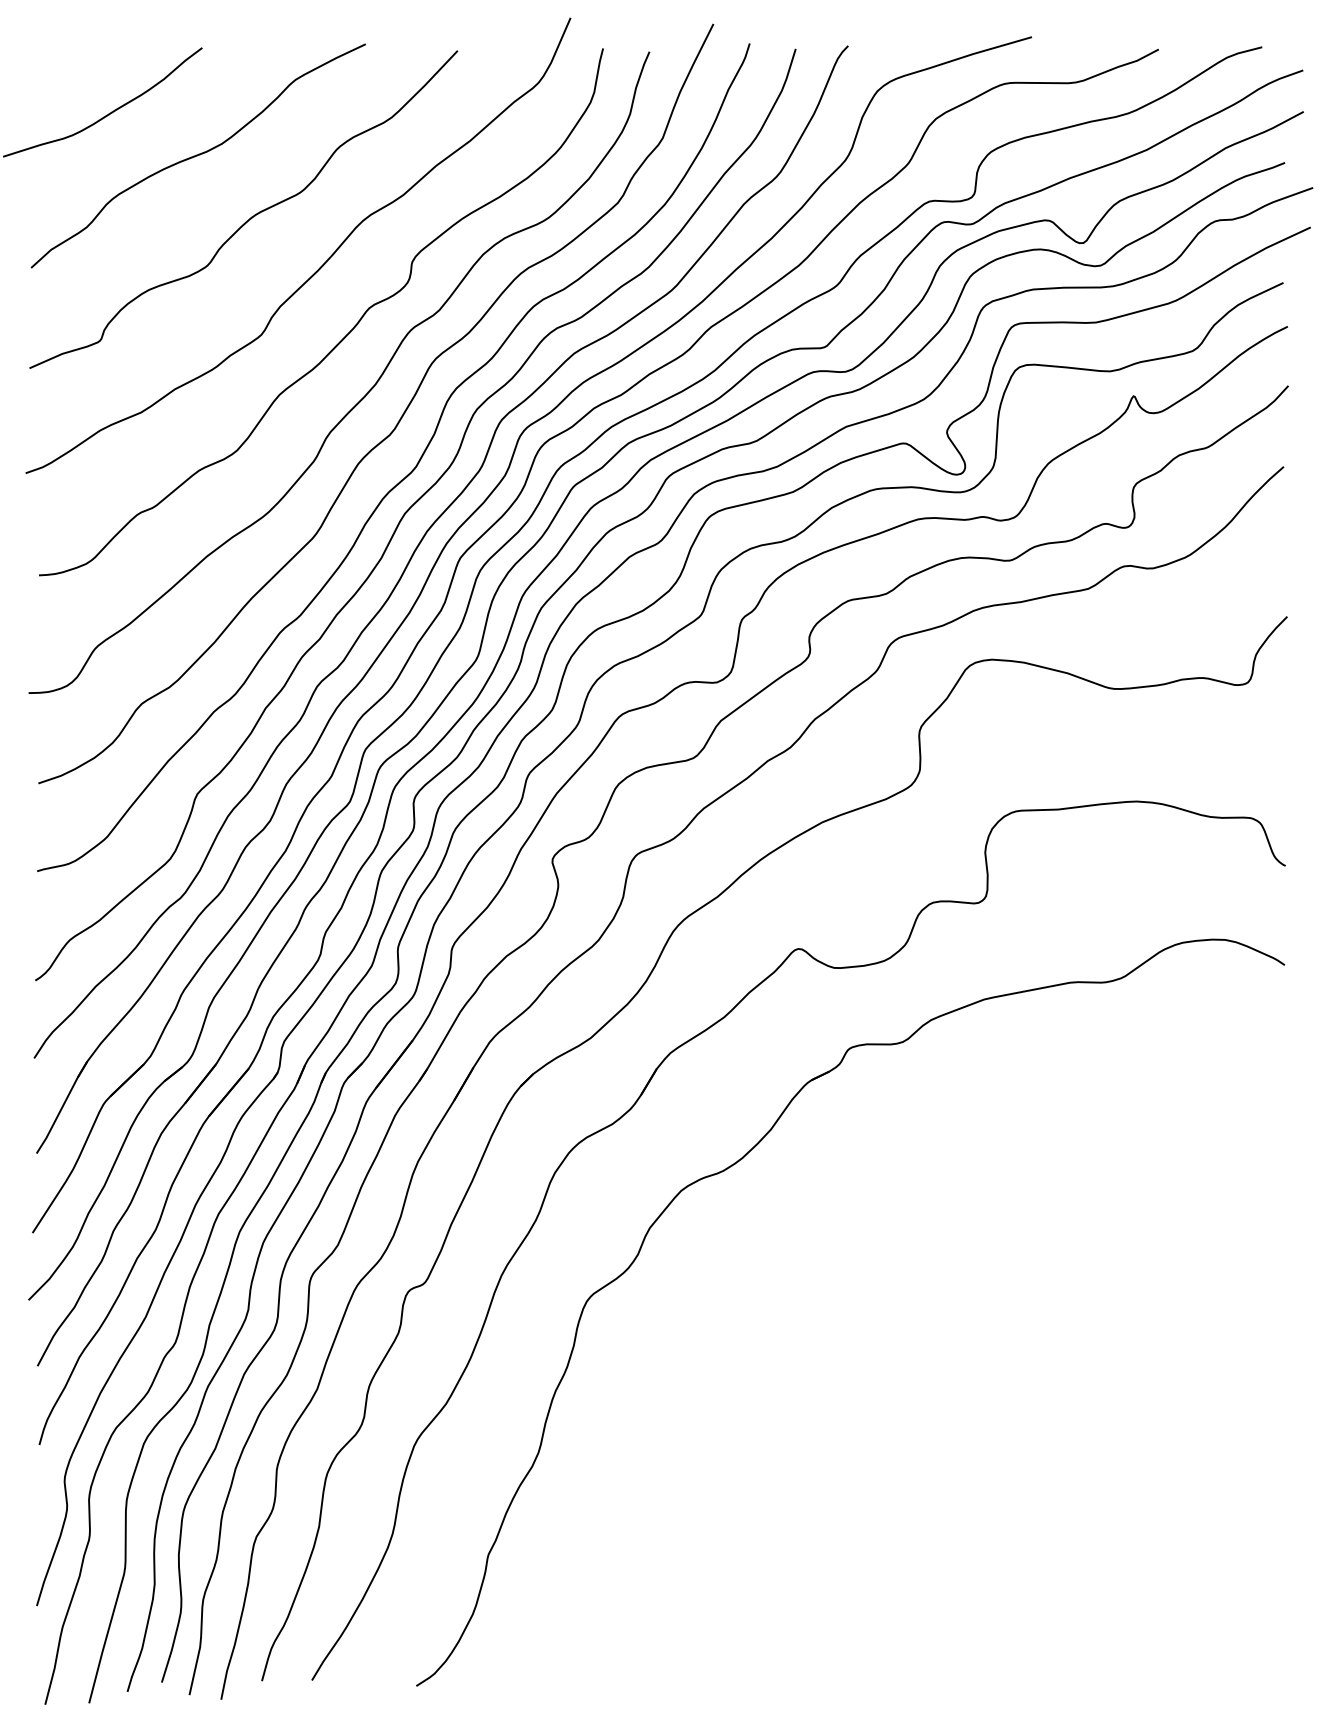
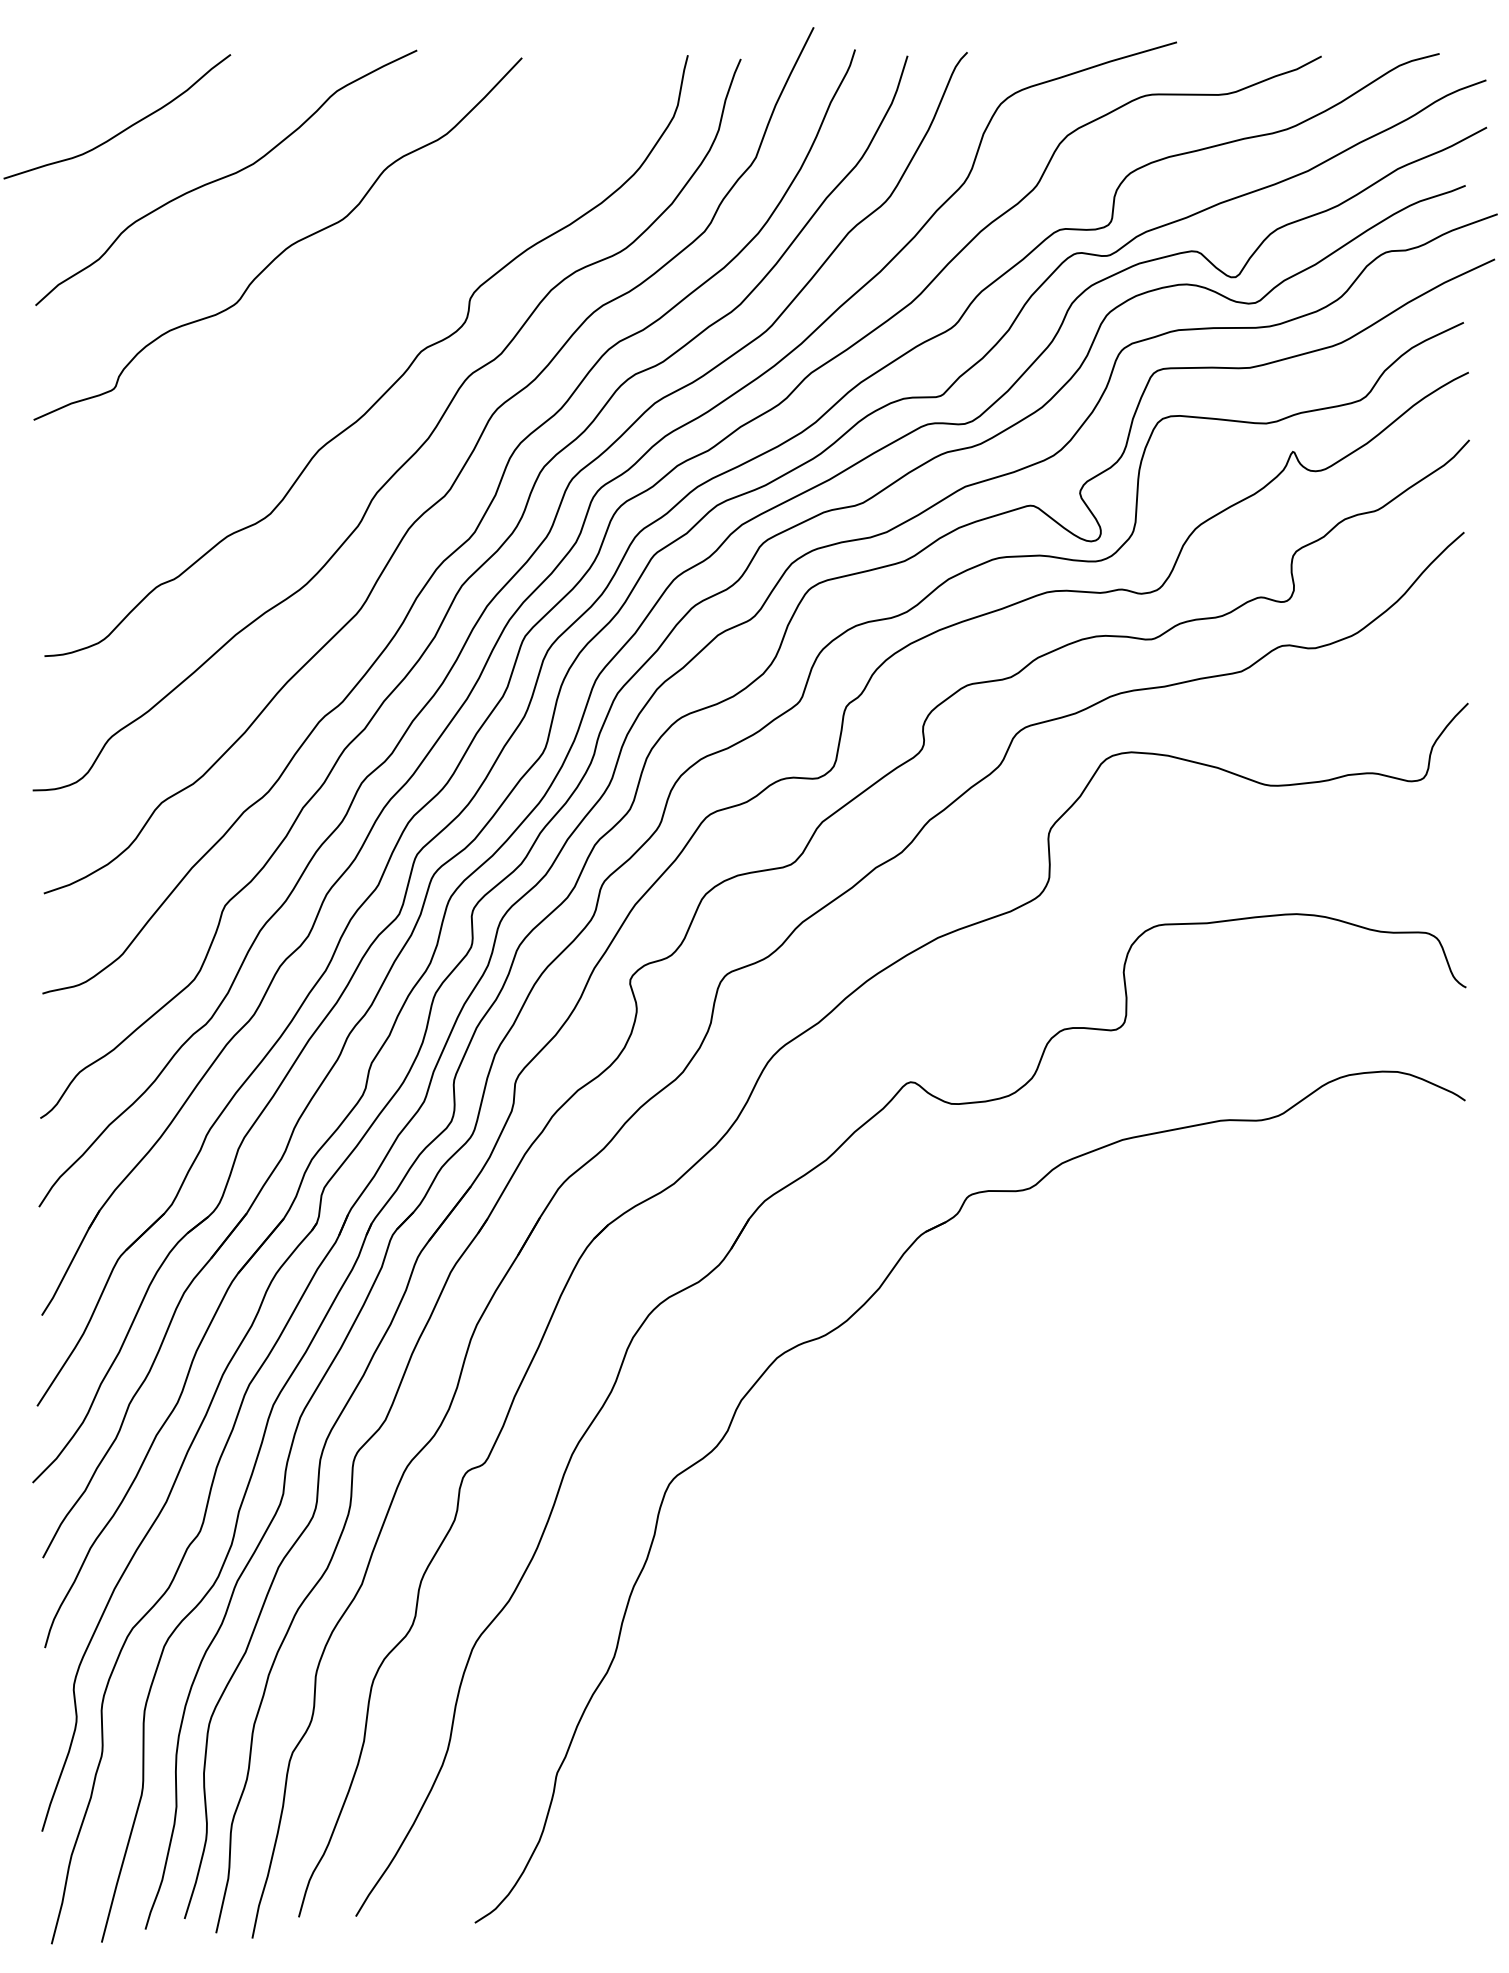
curve: (320, 266) -> (365, 303), removed

